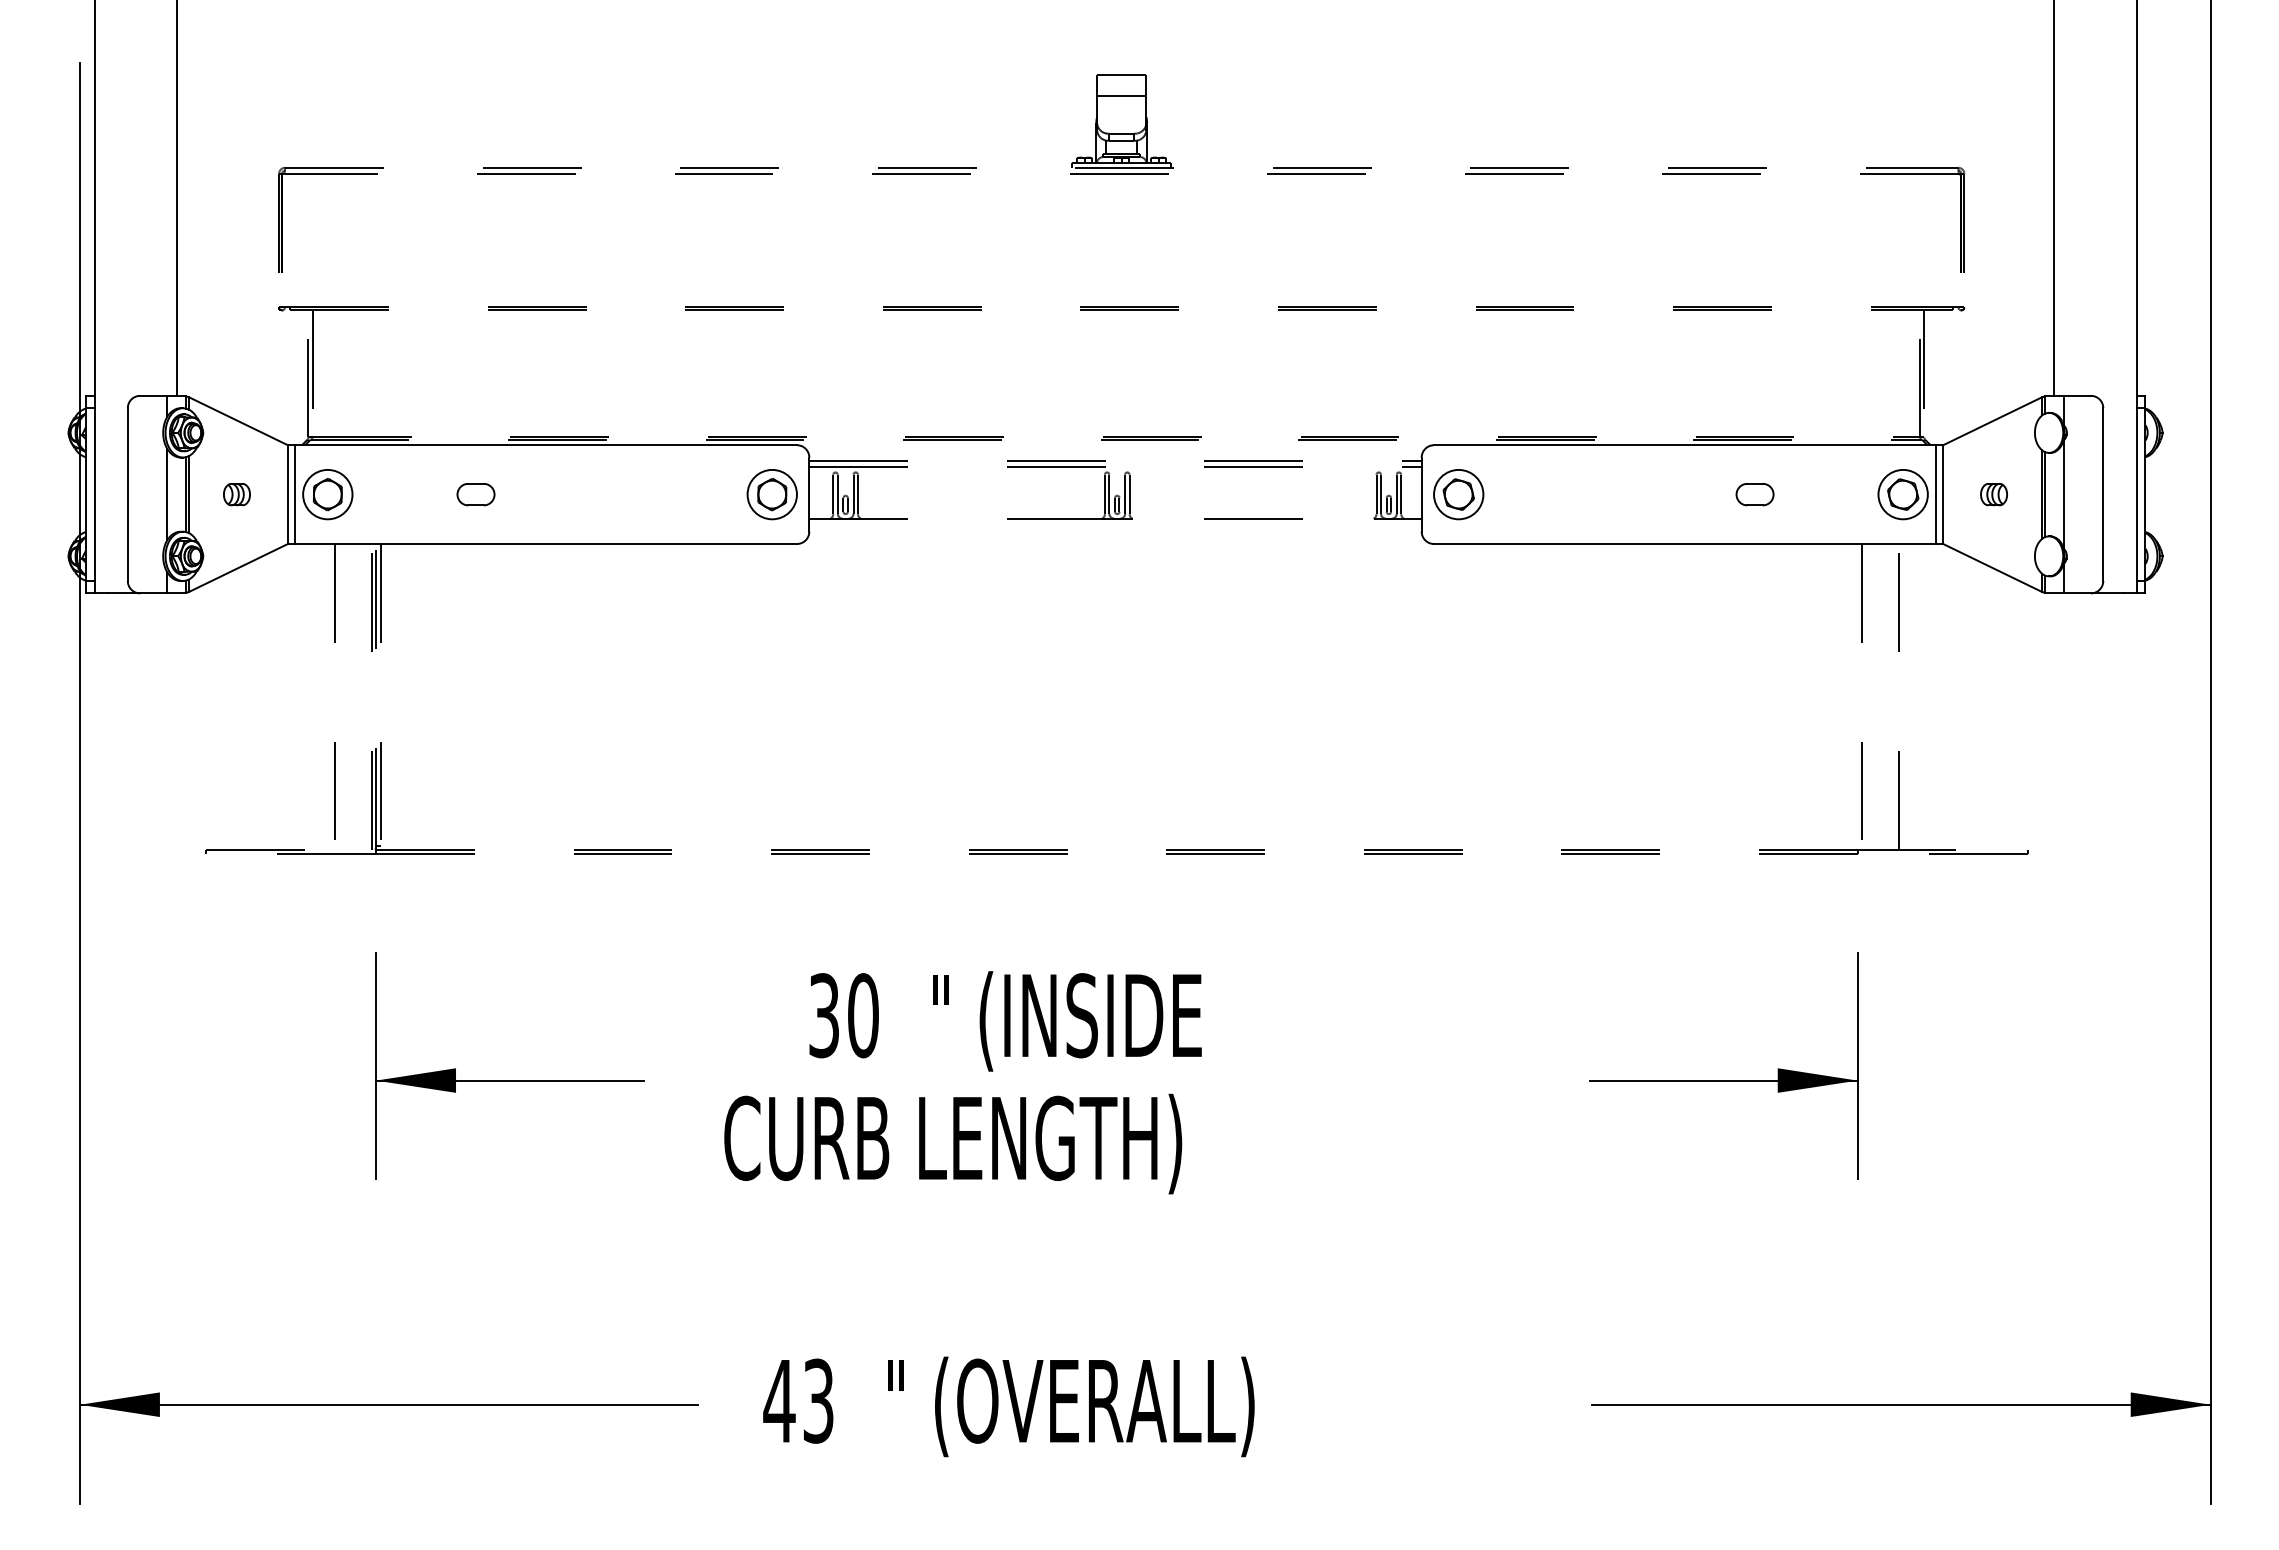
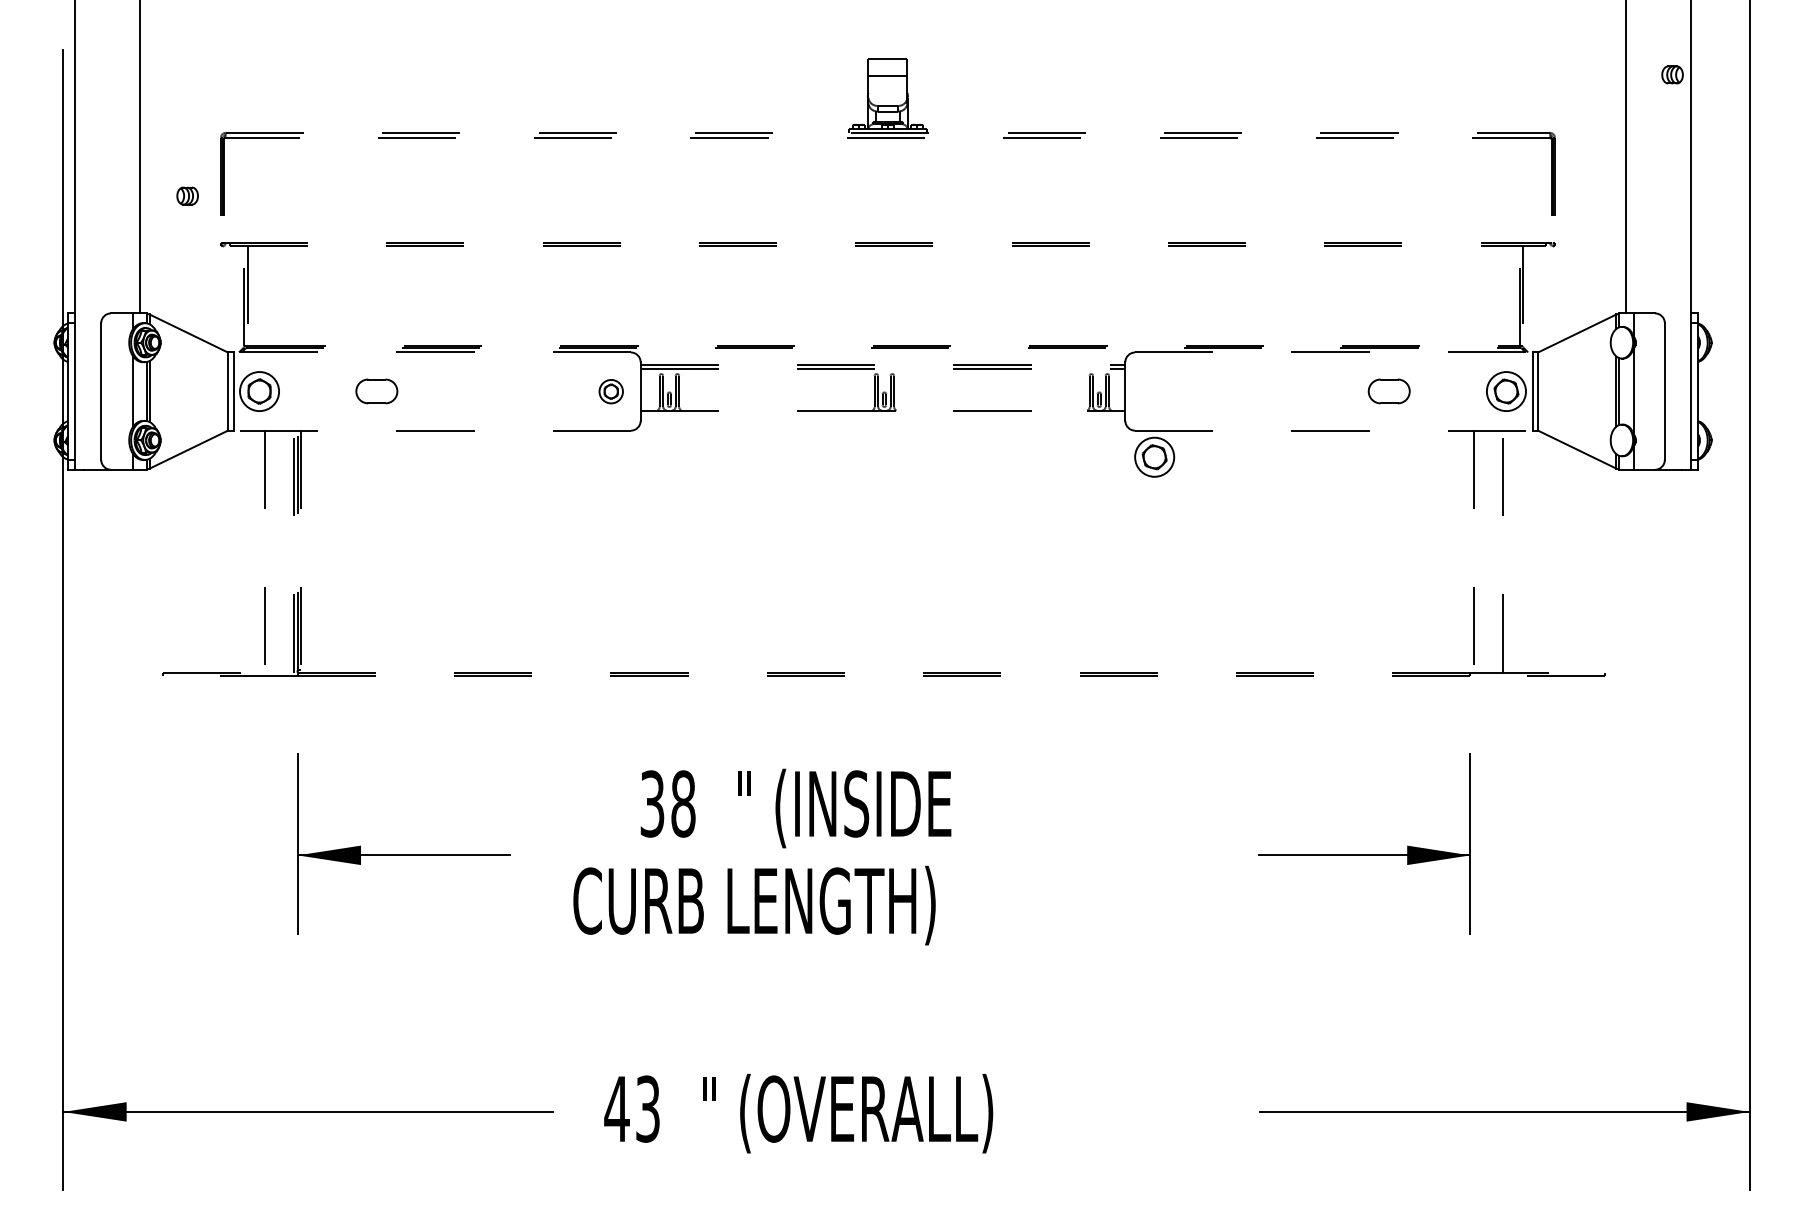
line: (545, 445) -> (431, 352), solid -> dashed
line: (1685, 445) -> (1334, 352), solid -> dashed
part: (236, 494) -> (187, 195), moved
part: (475, 494) -> (376, 391), size x1.4
part: (771, 494) -> (610, 391), size x0.6
part: (1458, 494) -> (1154, 457), moved
part: (1754, 494) -> (1388, 391), size x1.4
part: (1994, 494) -> (1672, 74), moved
line: (545, 544) -> (431, 431), solid -> dashed
line: (1685, 544) -> (1334, 431), solid -> dashed
text: (863, 1015) -> (683, 803), 30 -> 38

